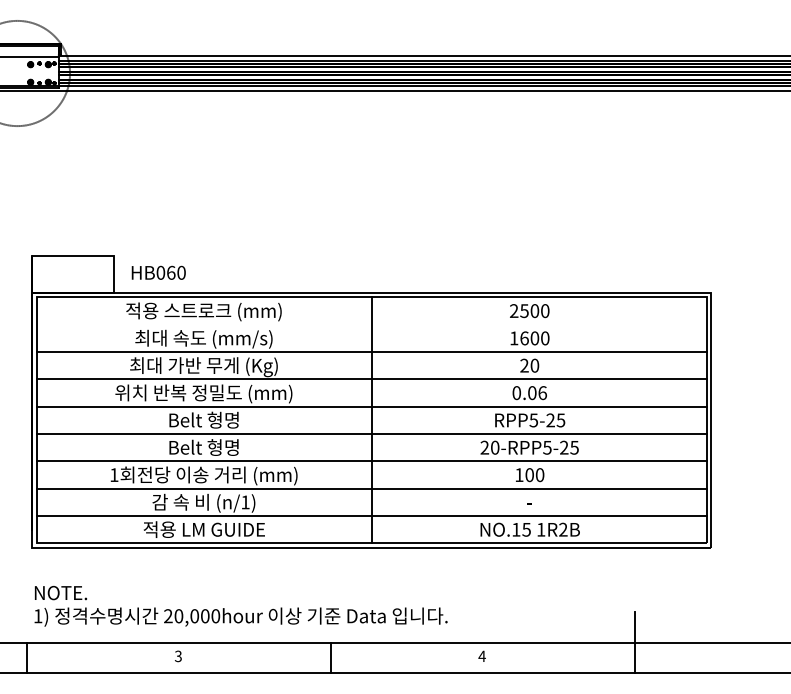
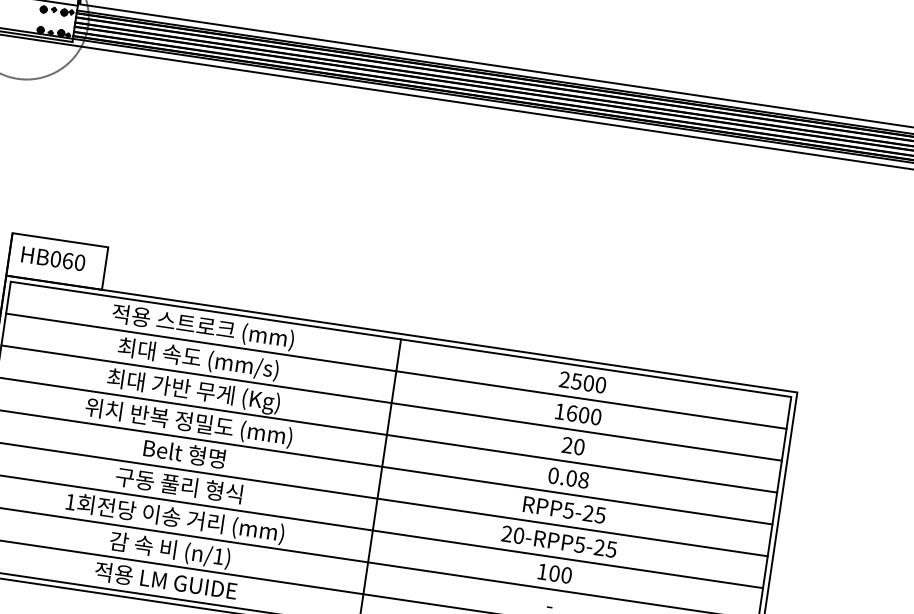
text: (158, 272) -> (53, 258), moved
line: (371, 324) -> (396, 370), added
text: (542, 392) -> (583, 479), 0.06 -> 0.08
text: (203, 447) -> (179, 485), Belt 형명 -> 구동 풀리 형식

